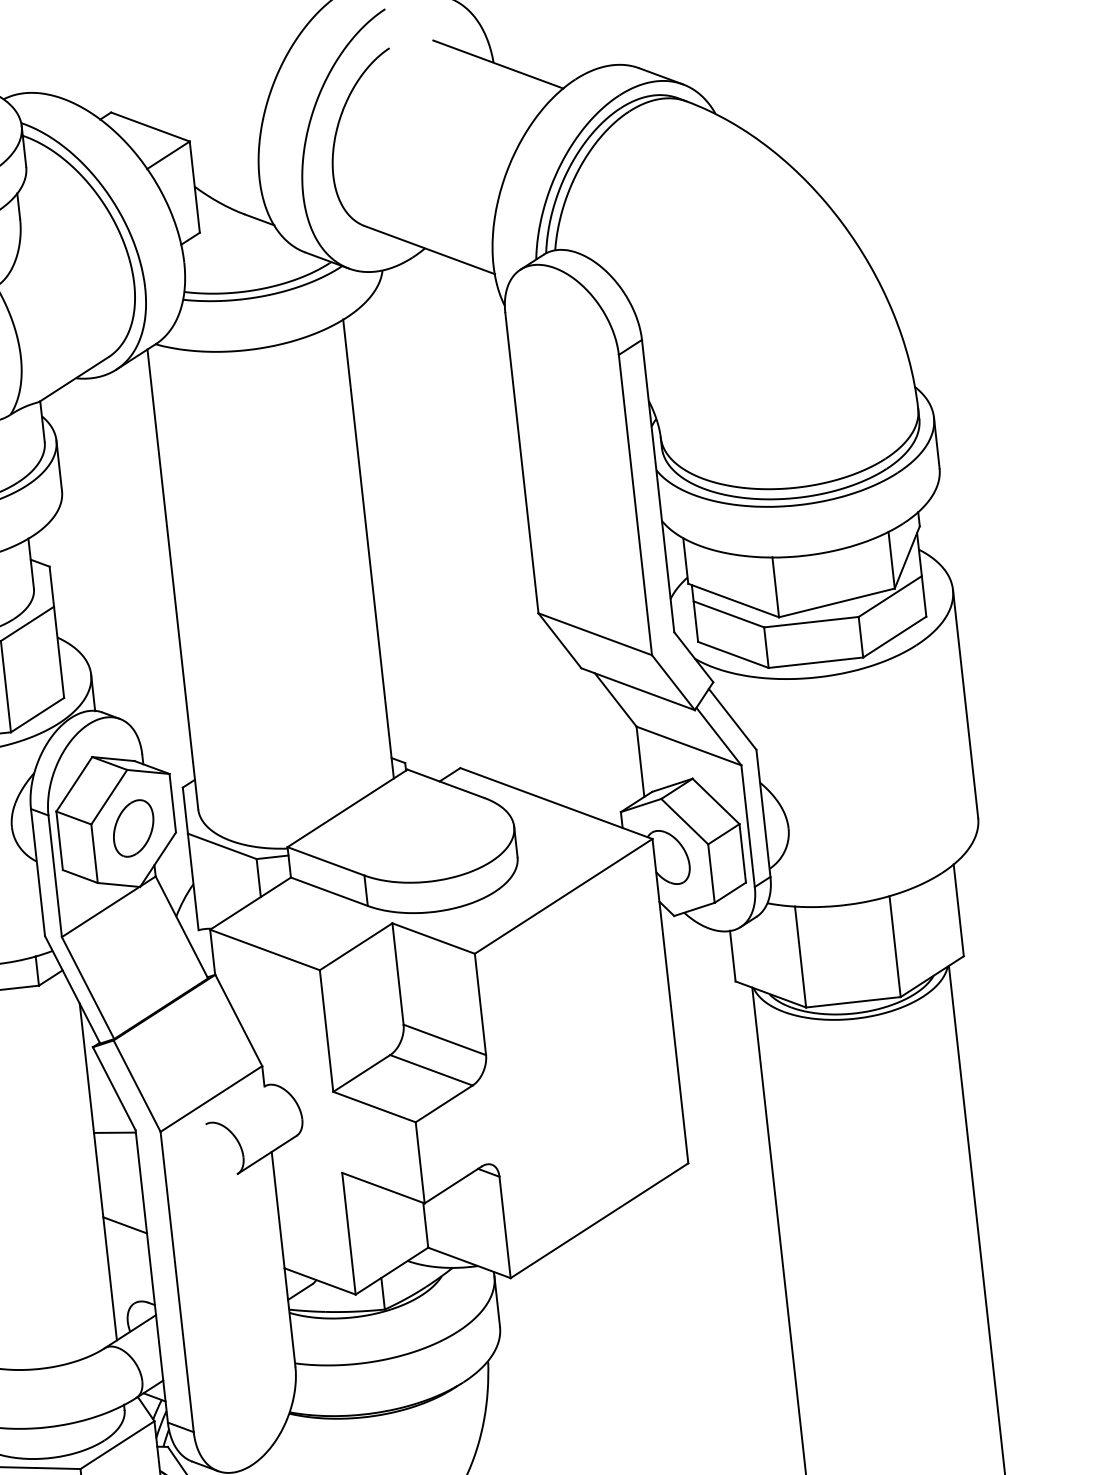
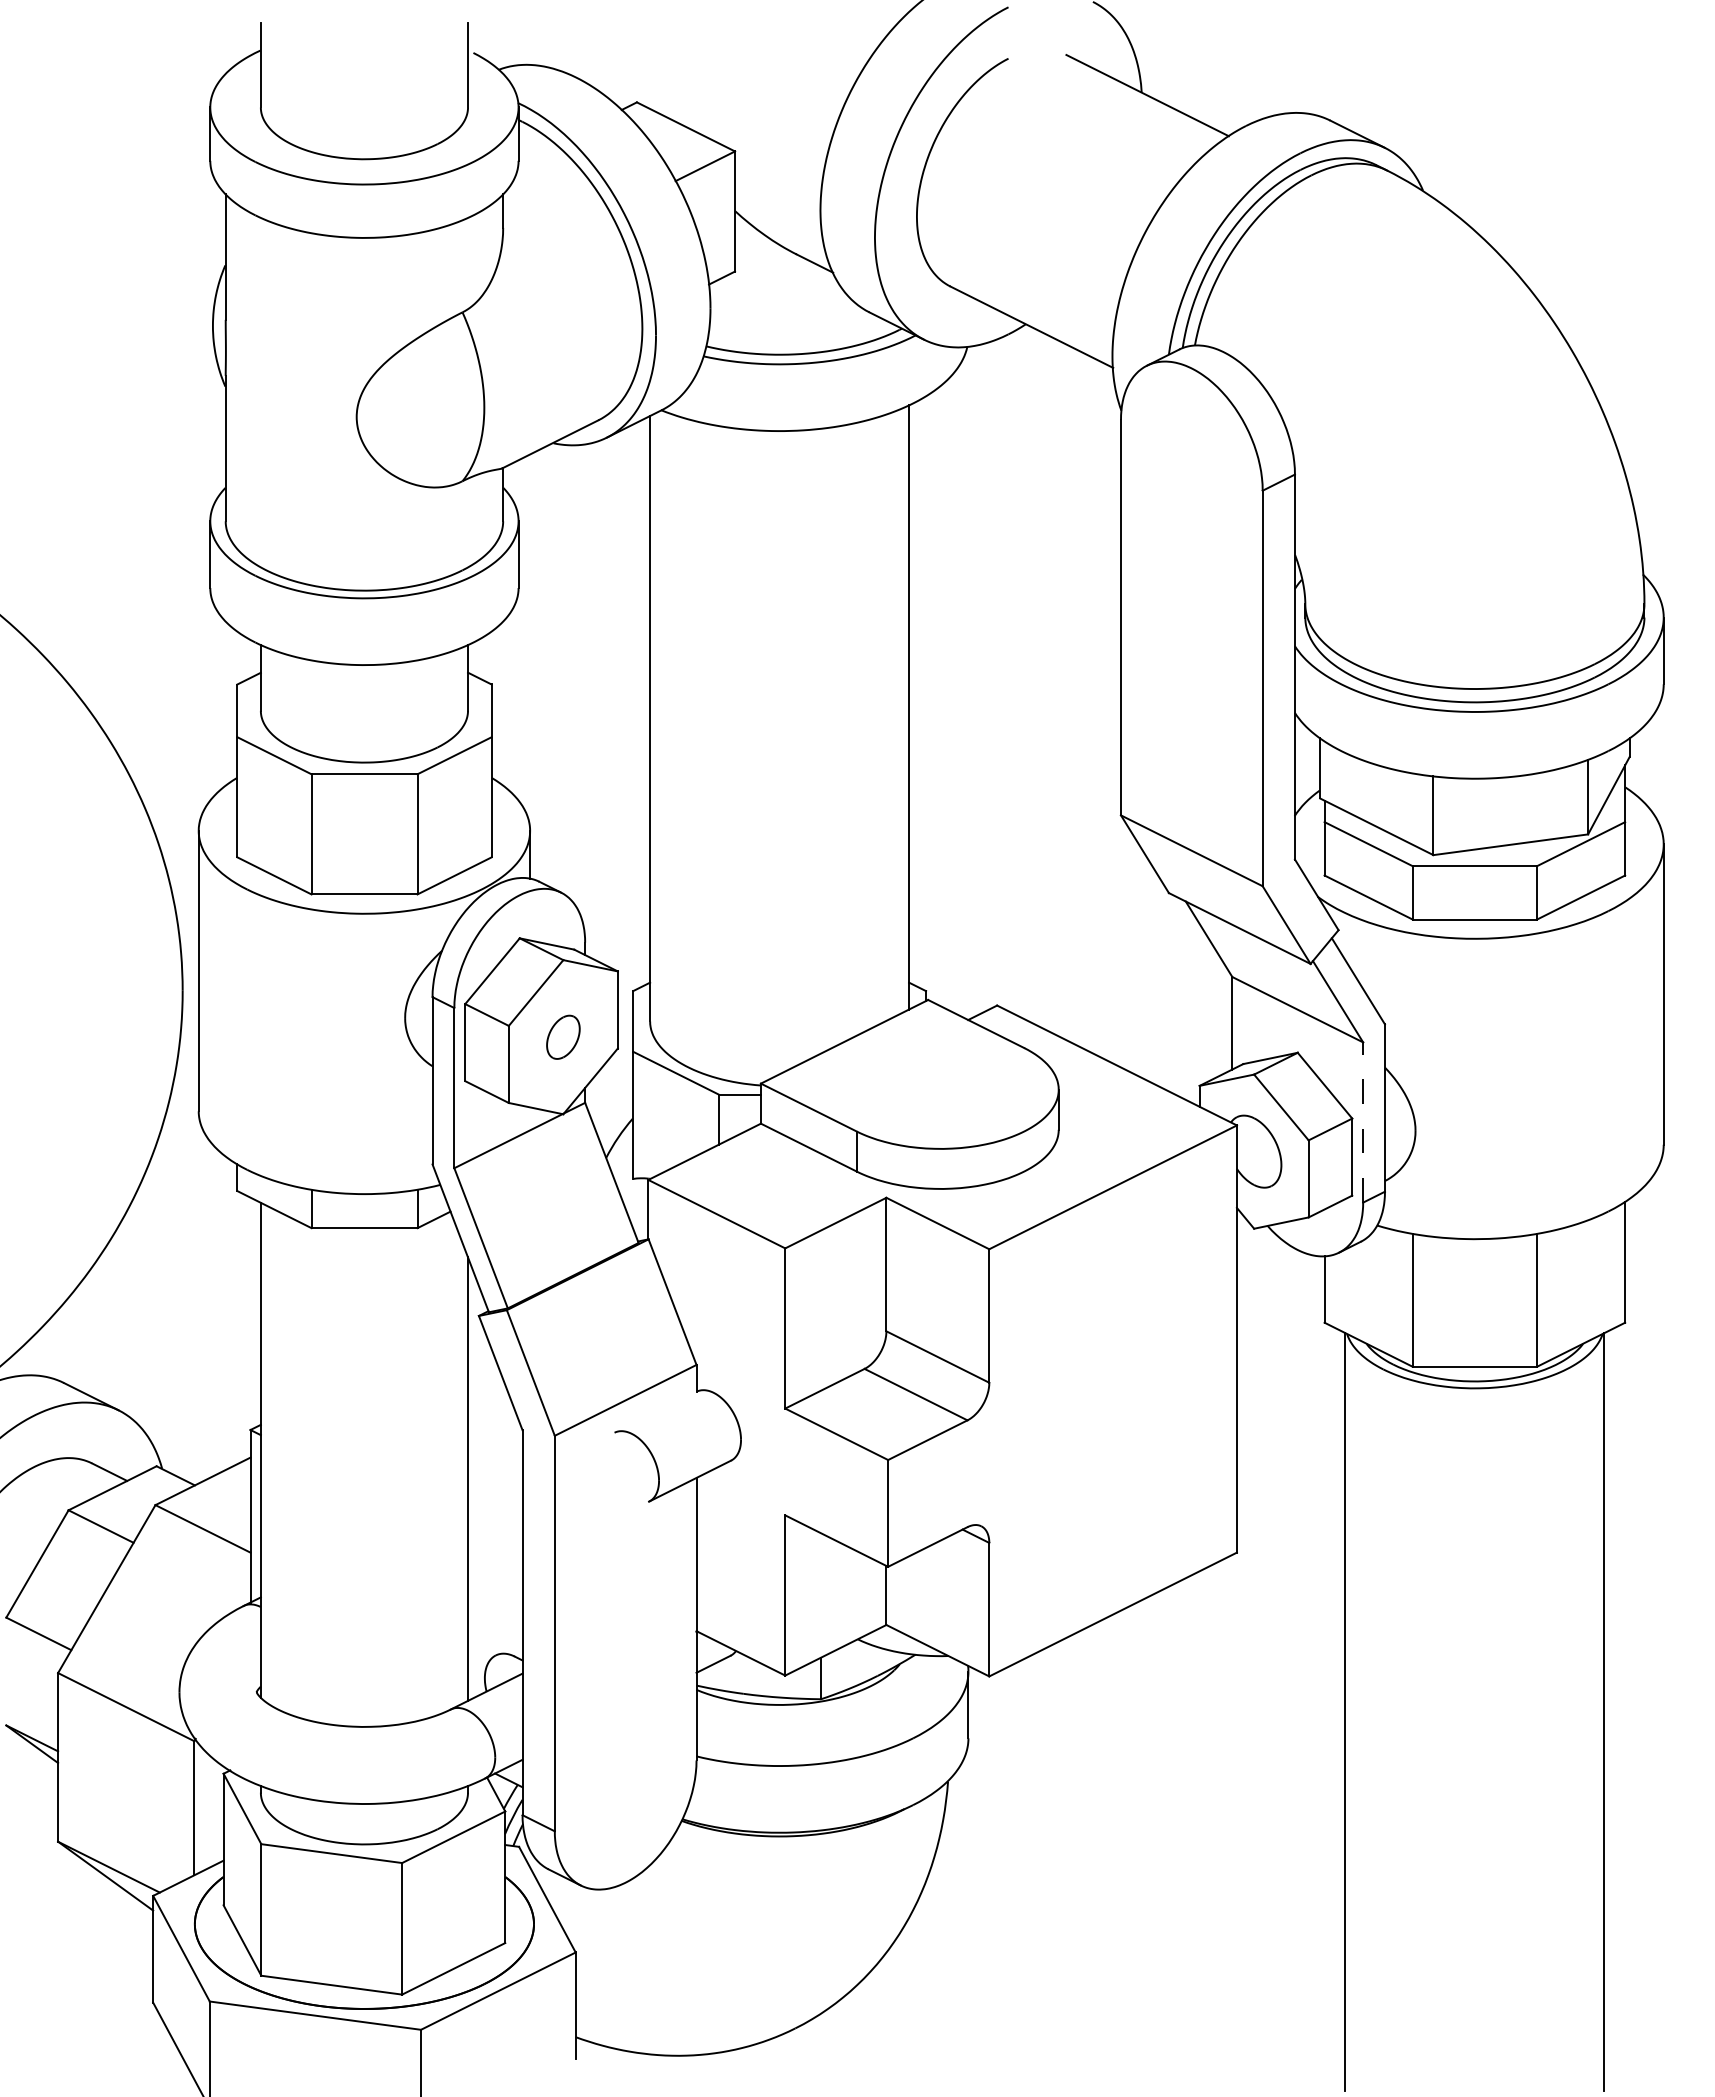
line: (748, 826) -> (1363, 1122), solid -> dashed
part: (133, 828) -> (563, 1037), size x0.6
line: (115, 1132) -> (495, 1430), removed
line: (125, 1225) -> (495, 1552), removed

